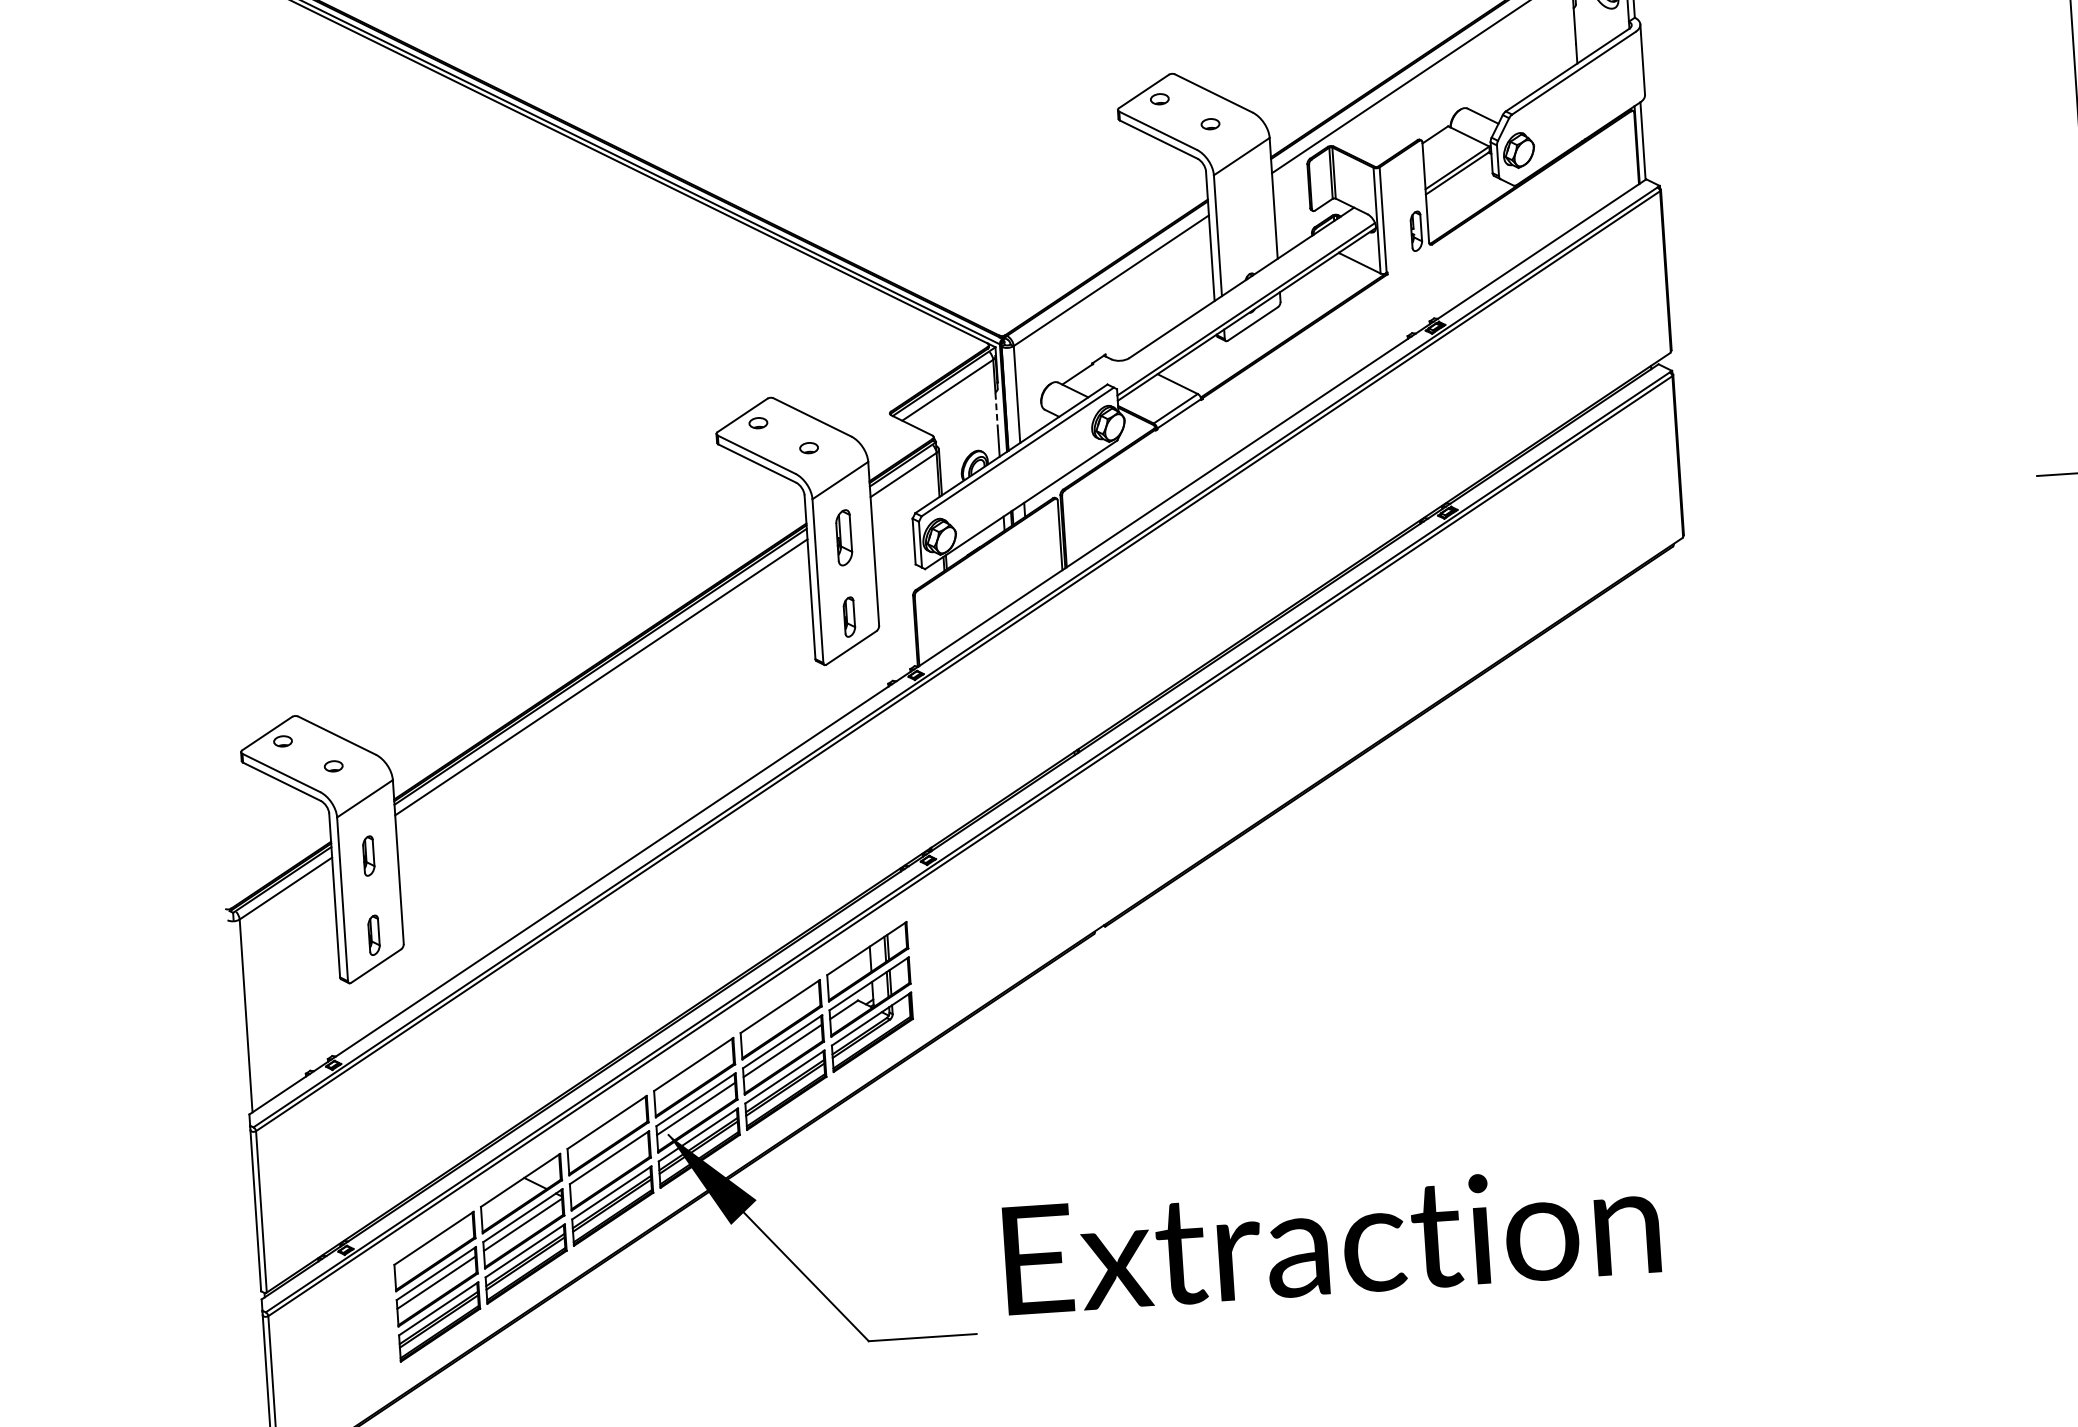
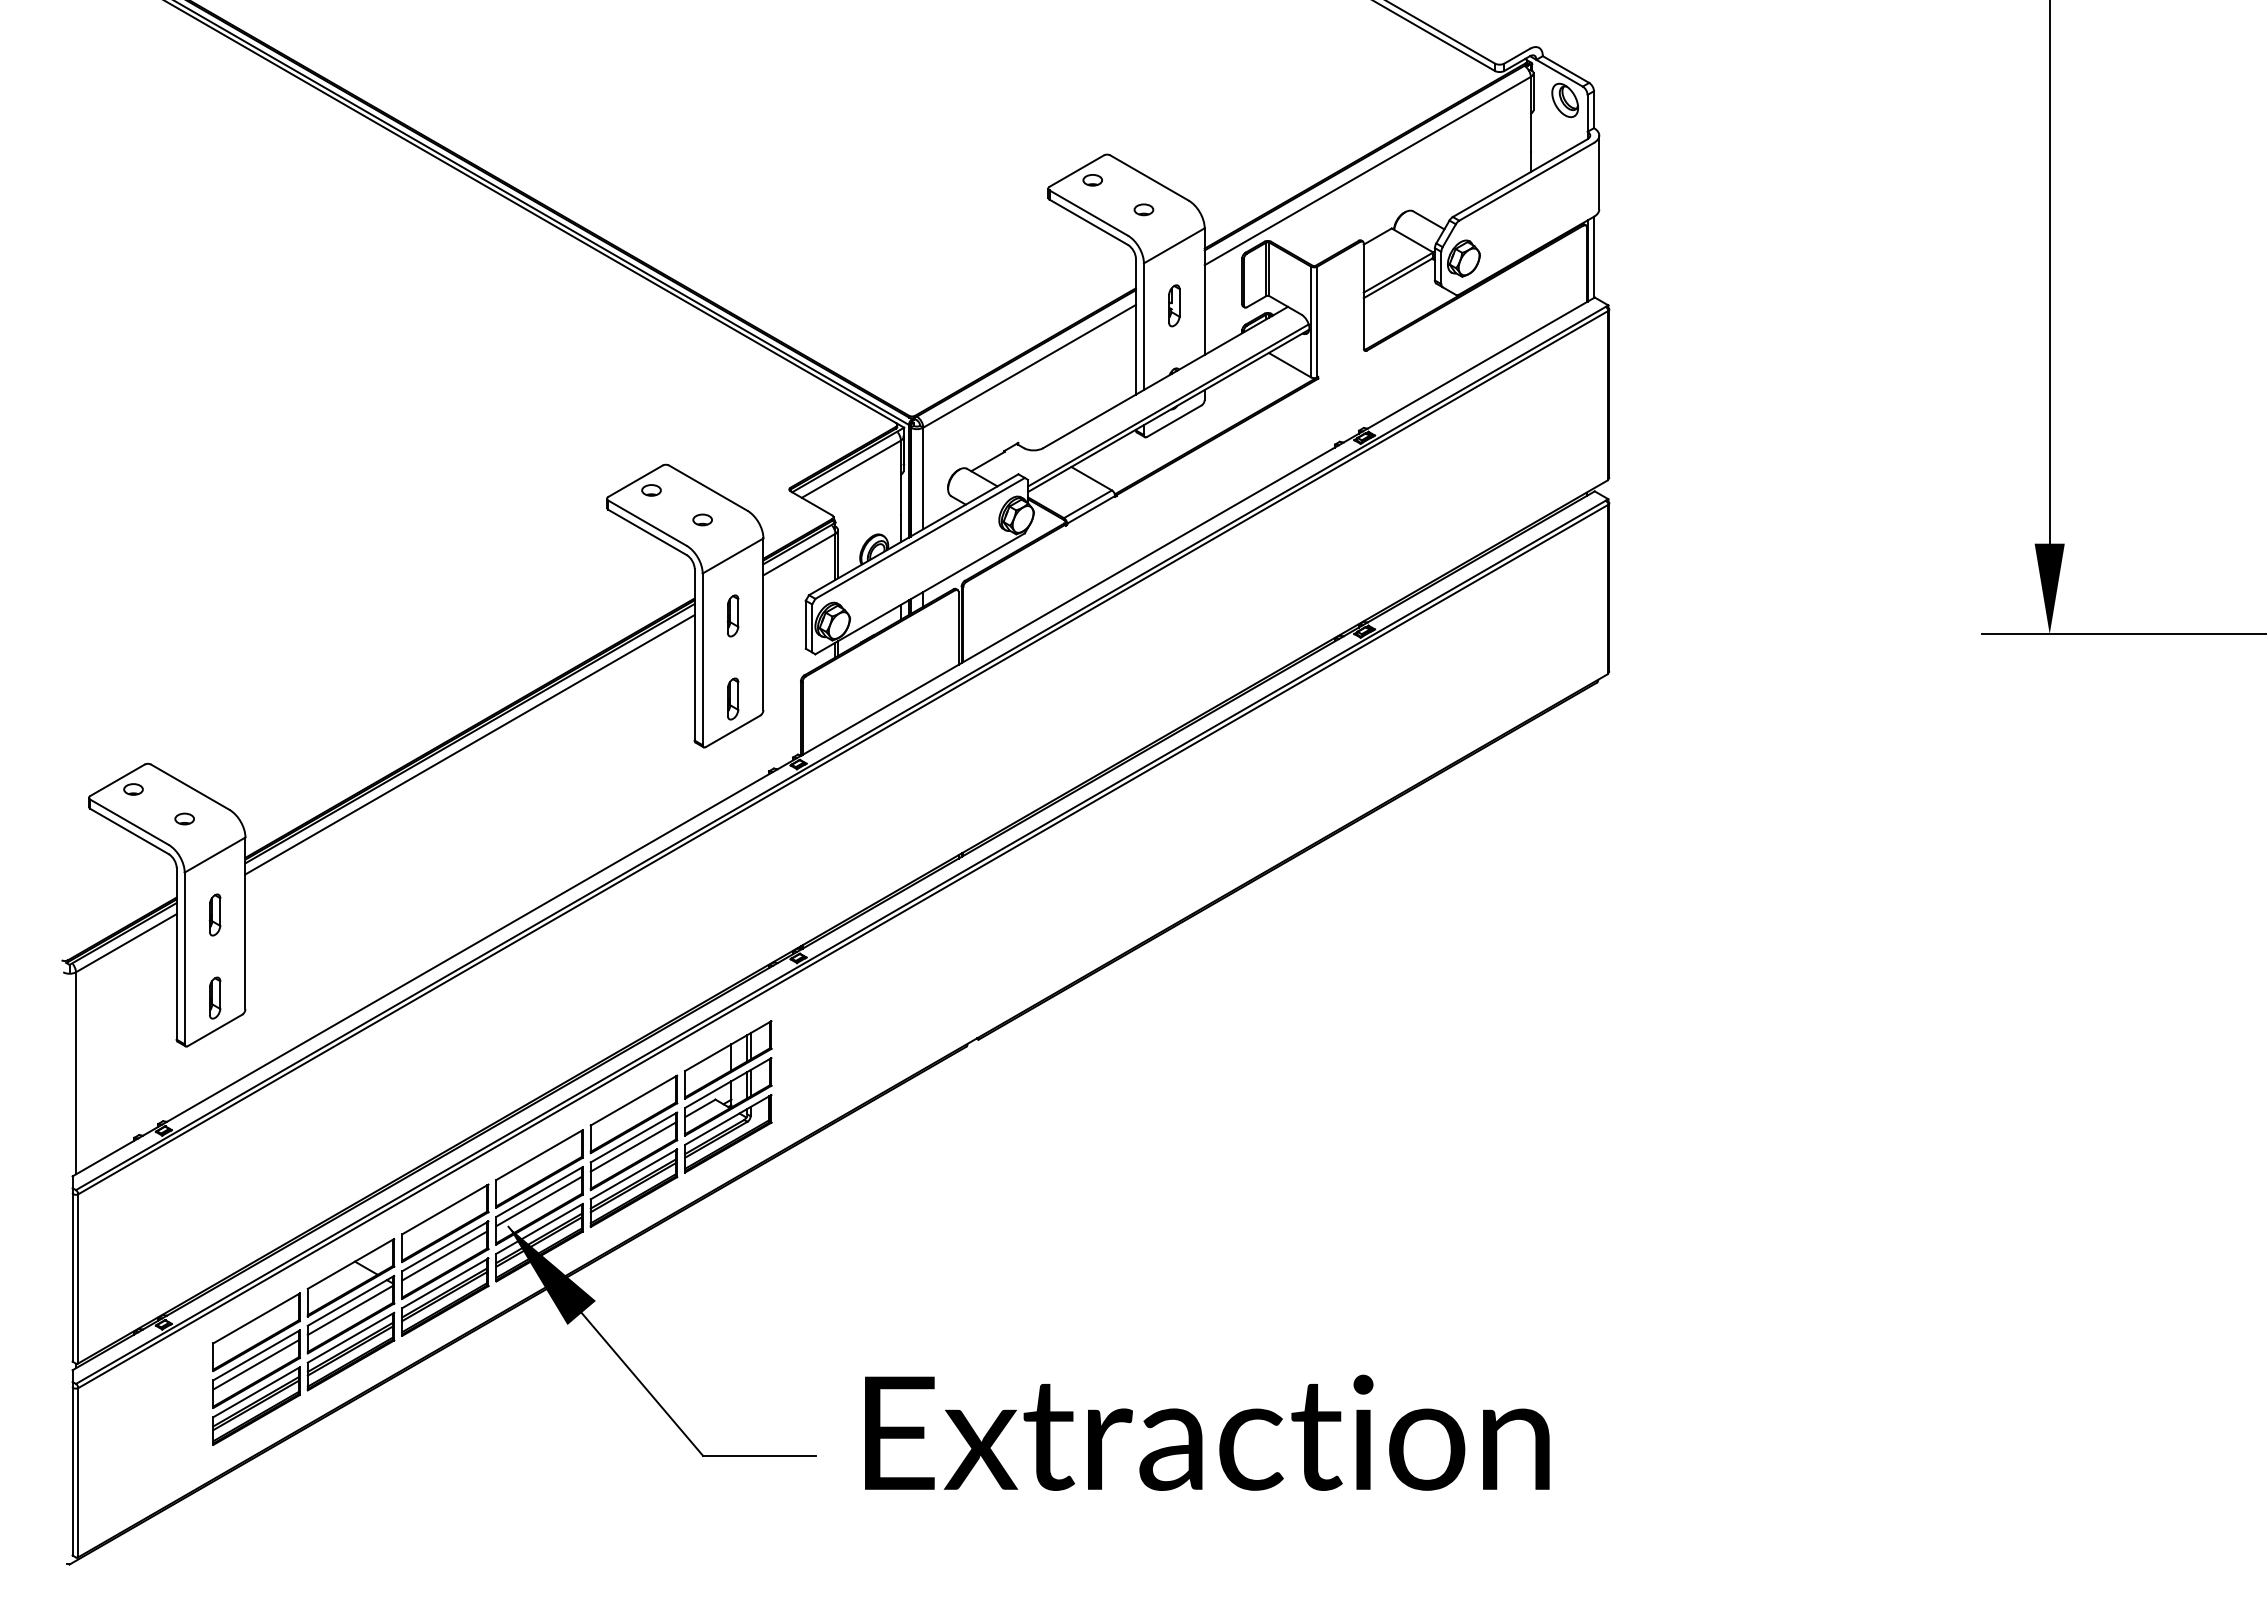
part: (1416, 230) -> (1174, 305), moved
line: (996, 411) -> (900, 494), dashed -> solid
part: (843, 537) -> (732, 615), size x0.71
line: (609, 1166) -> (444, 1255), added
text: (1332, 1239) -> (1207, 1432), moved

